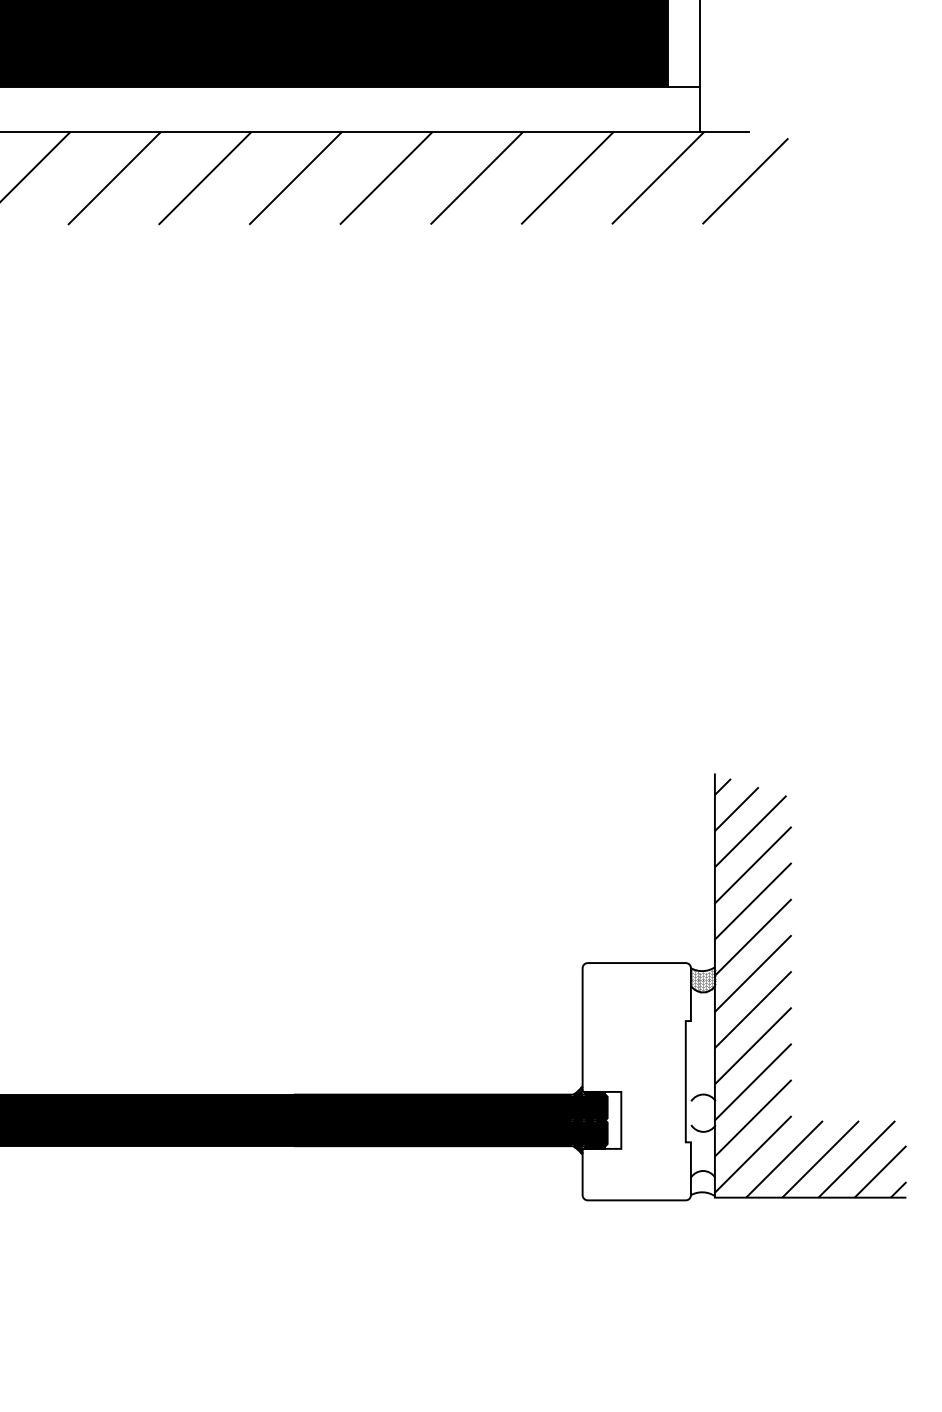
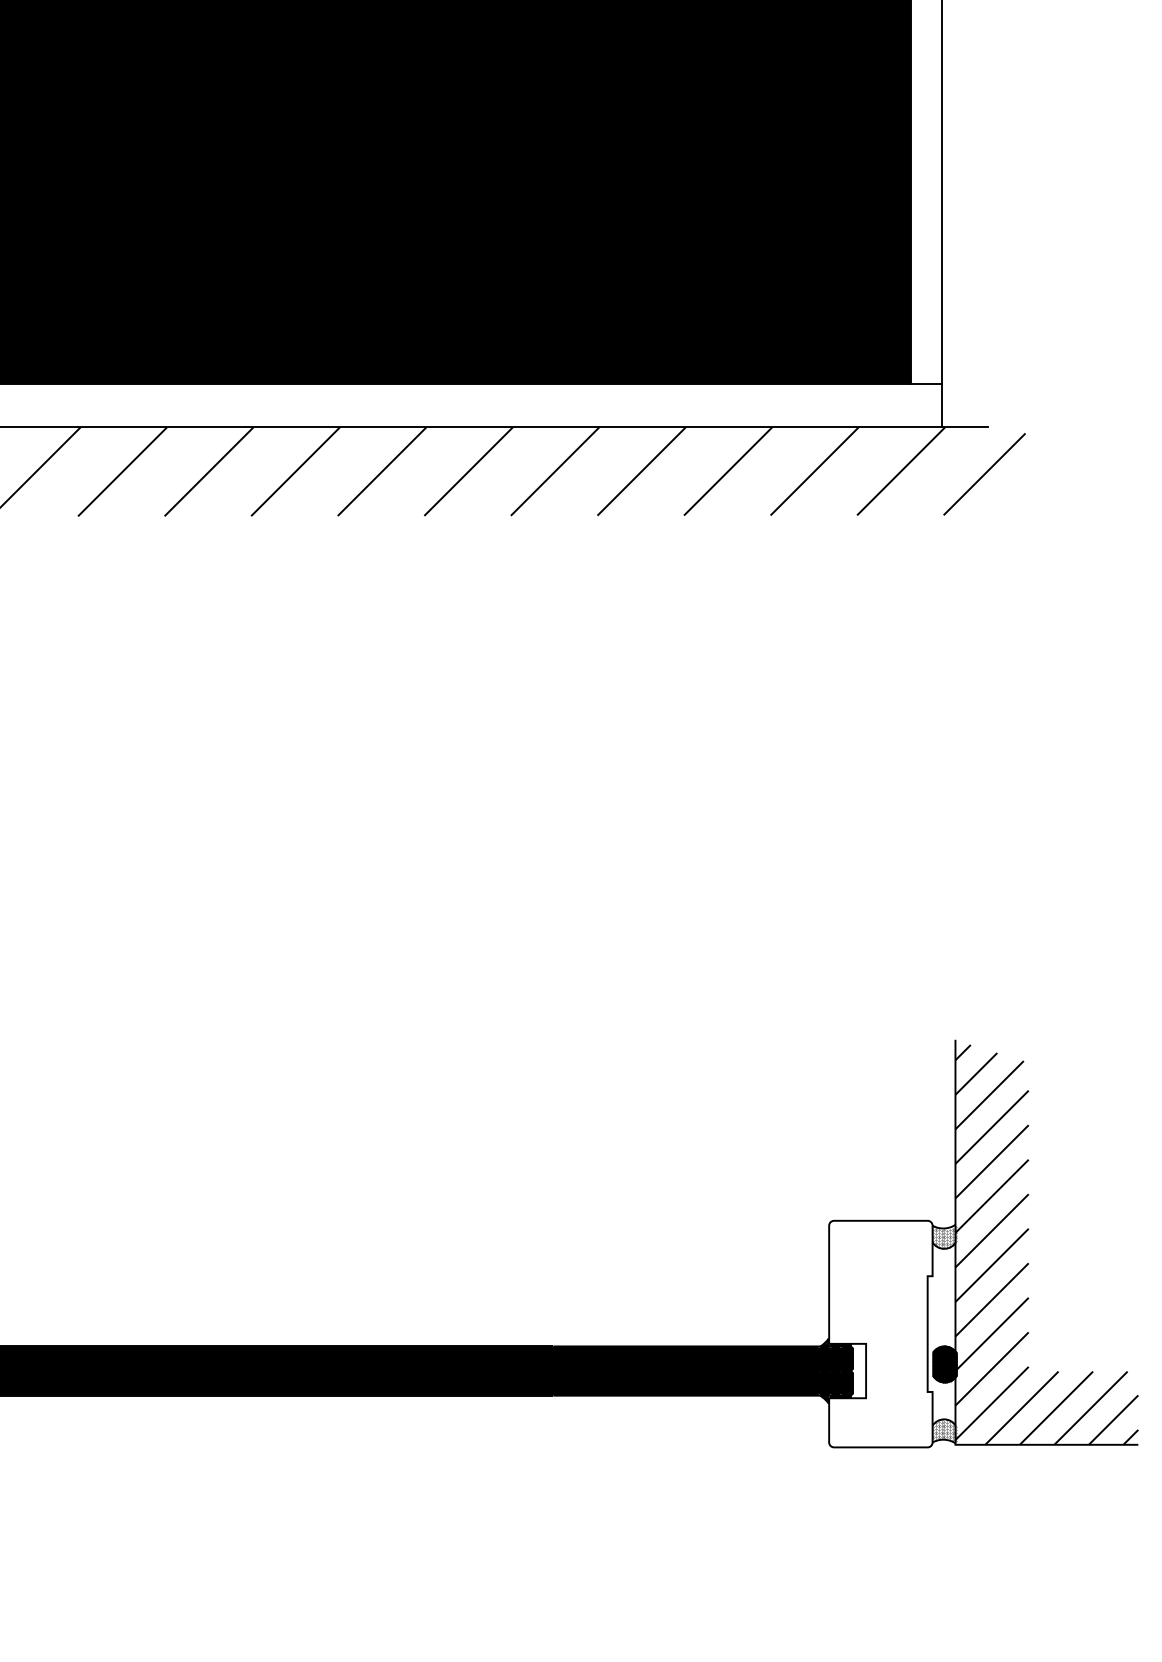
hatch: (703, 1112) -> (944, 1363), added
hatch: (703, 1182) -> (944, 1430), added

